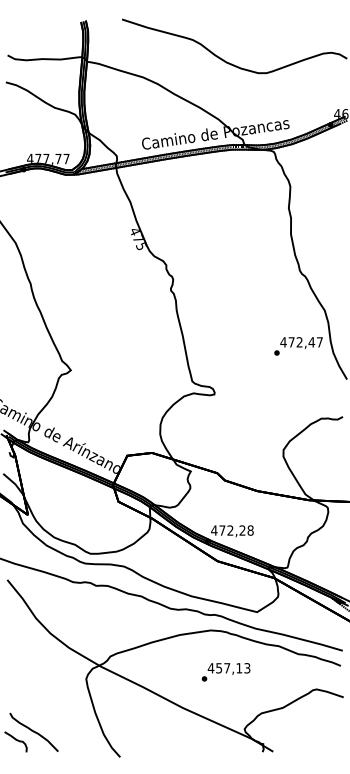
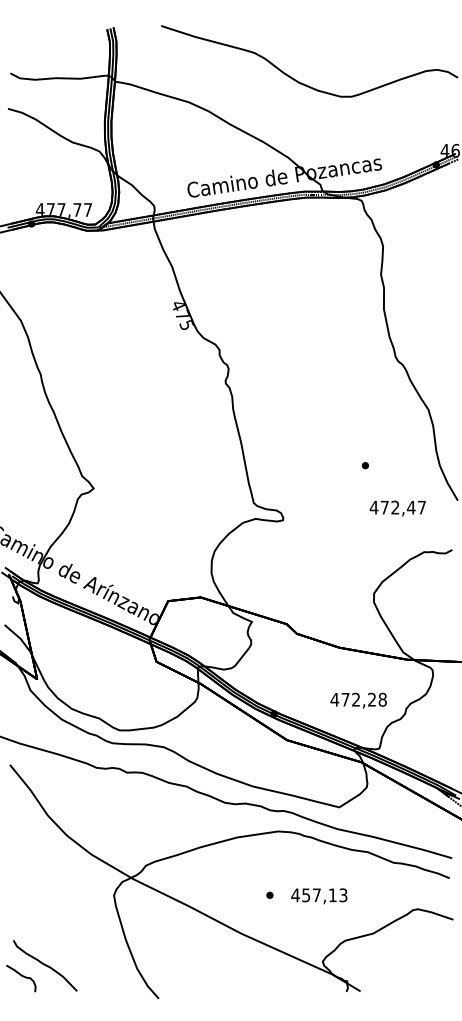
text: (301, 343) -> (397, 508), moved
text: (232, 531) -> (358, 700), moved
text: (229, 669) -> (319, 896), moved

